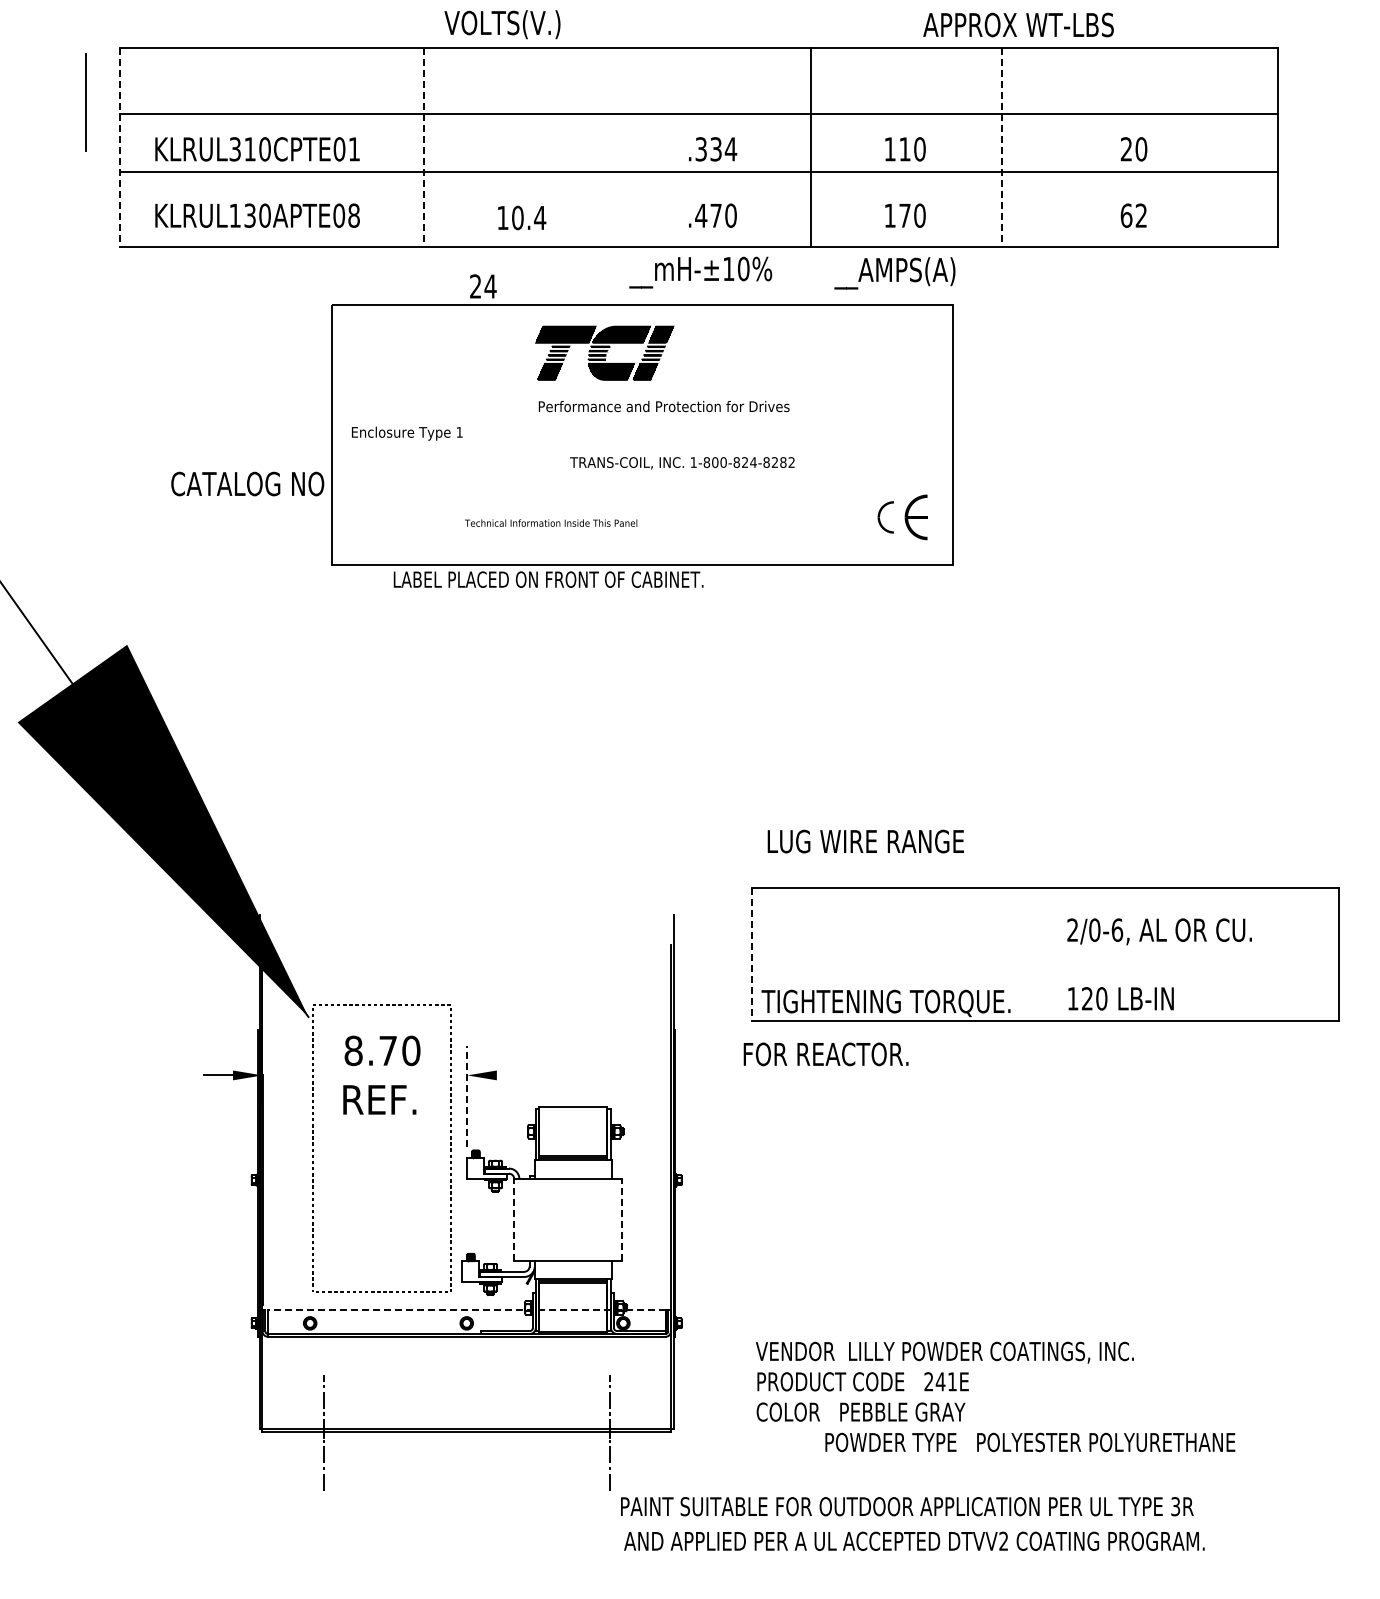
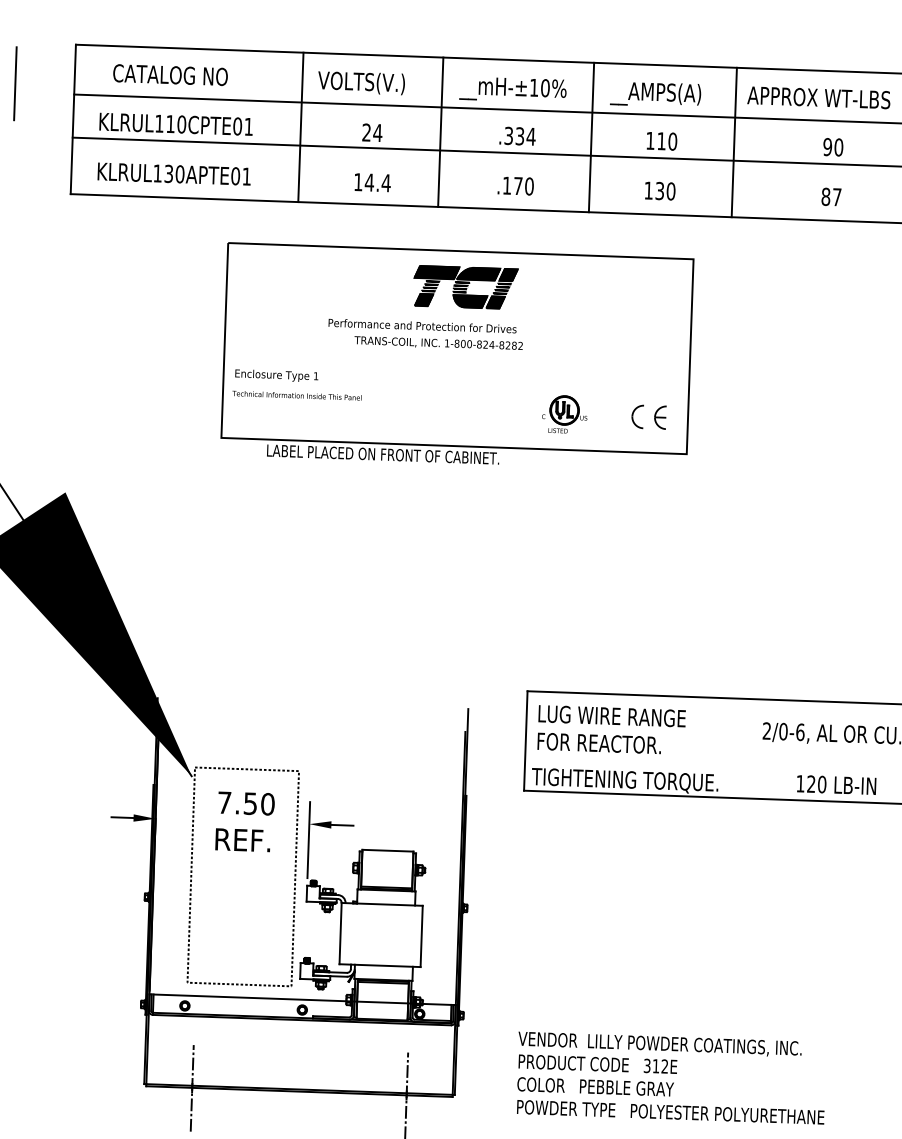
text: (502, 24) -> (361, 82), moved
text: (1018, 24) -> (818, 97), moved
line: (85, 102) -> (14, 83), moved
line: (120, 147) -> (73, 119), dashed -> solid
line: (423, 147) -> (300, 127), dashed -> solid
line: (610, 147) -> (440, 132), added
line: (1001, 147) -> (734, 142), dashed -> solid
text: (234, 149) -> (158, 123), KLRUL310CPTE01 -> KLRUL110CPTE01
text: (1126, 149) -> (827, 147), 20 -> 90
text: (353, 215) -> (246, 176), KLRUL130APTE08 -> KLRUL130APTE01
text: (701, 215) -> (507, 185), .470 -> .170
text: (904, 215) -> (659, 190), 170 -> 130
text: (1133, 215) -> (831, 196), 62 -> 87
text: (517, 217) -> (369, 182), 10.4 -> 14.4
text: (700, 272) -> (512, 89), moved
text: (894, 273) -> (655, 94), moved
text: (483, 286) -> (372, 132), moved
part: (604, 352) -> (465, 286), moved
text: (663, 406) -> (422, 325), moved
text: (407, 433) -> (276, 375), moved
text: (682, 463) -> (438, 343), moved
text: (247, 483) -> (170, 74), moved
part: (788, 517) -> (564, 414), added
part: (915, 517) -> (659, 417), size x0.71
text: (551, 522) -> (297, 395), moved
text: (865, 841) -> (611, 716), moved
line: (751, 955) -> (525, 741), dashed -> solid
text: (1120, 998) -> (836, 784), moved
text: (370, 1050) -> (237, 802), 8.70 -> 7.50
text: (825, 1054) -> (598, 743), moved
line: (511, 1075) -> (342, 825), added
line: (467, 1096) -> (308, 839), dashed -> solid
line: (514, 1219) -> (340, 933), dashed -> solid
line: (622, 1219) -> (421, 936), dashed -> solid
line: (466, 1309) -> (302, 999), dashed -> solid
text: (940, 1381) -> (655, 1066), 241E -> 312E
text: (1030, 1442) -> (670, 1112), moved

